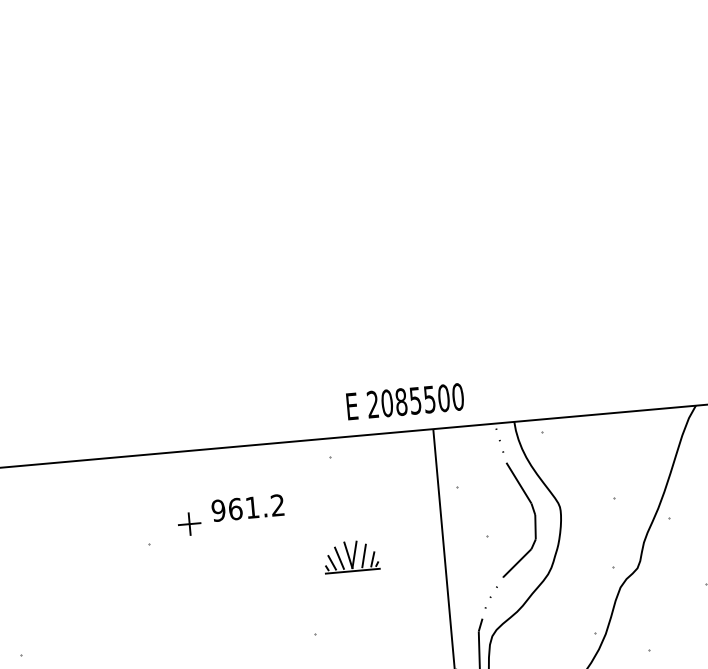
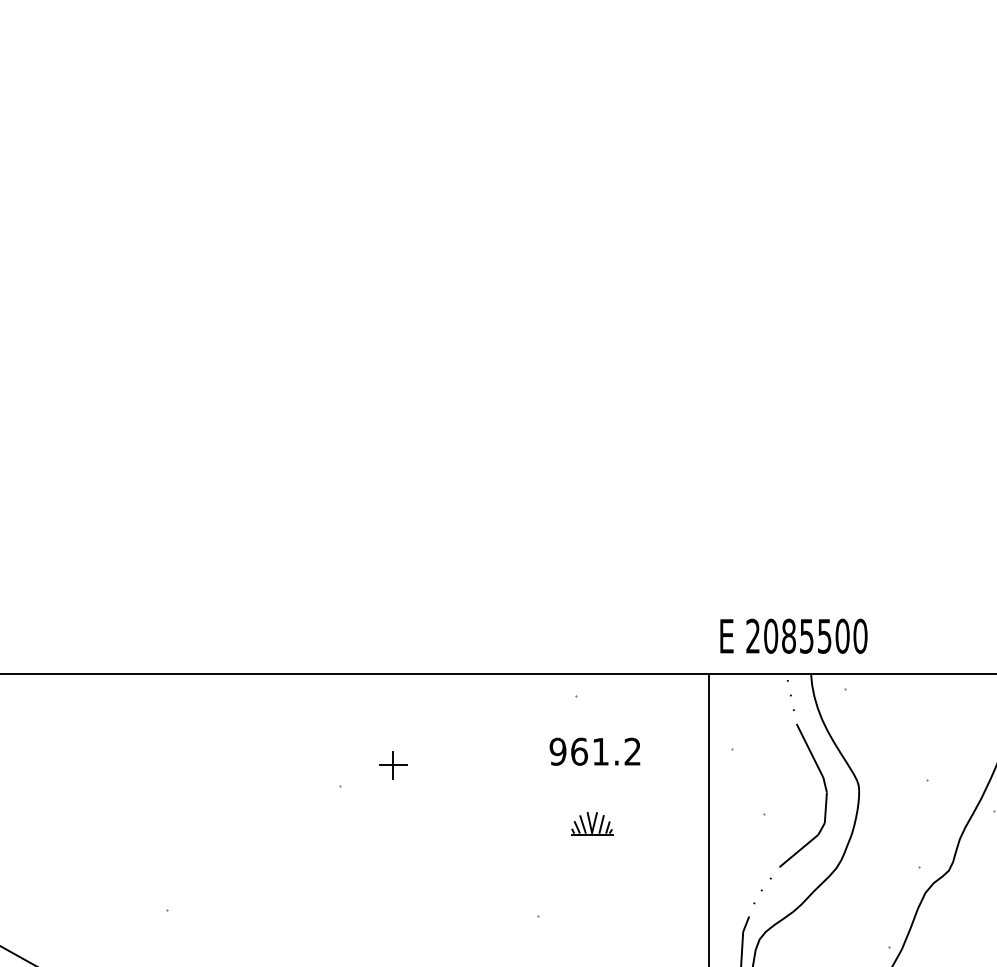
text: (404, 401) -> (793, 635), moved
text: (247, 507) -> (594, 751), moved
part: (350, 556) -> (591, 823), size x0.6

